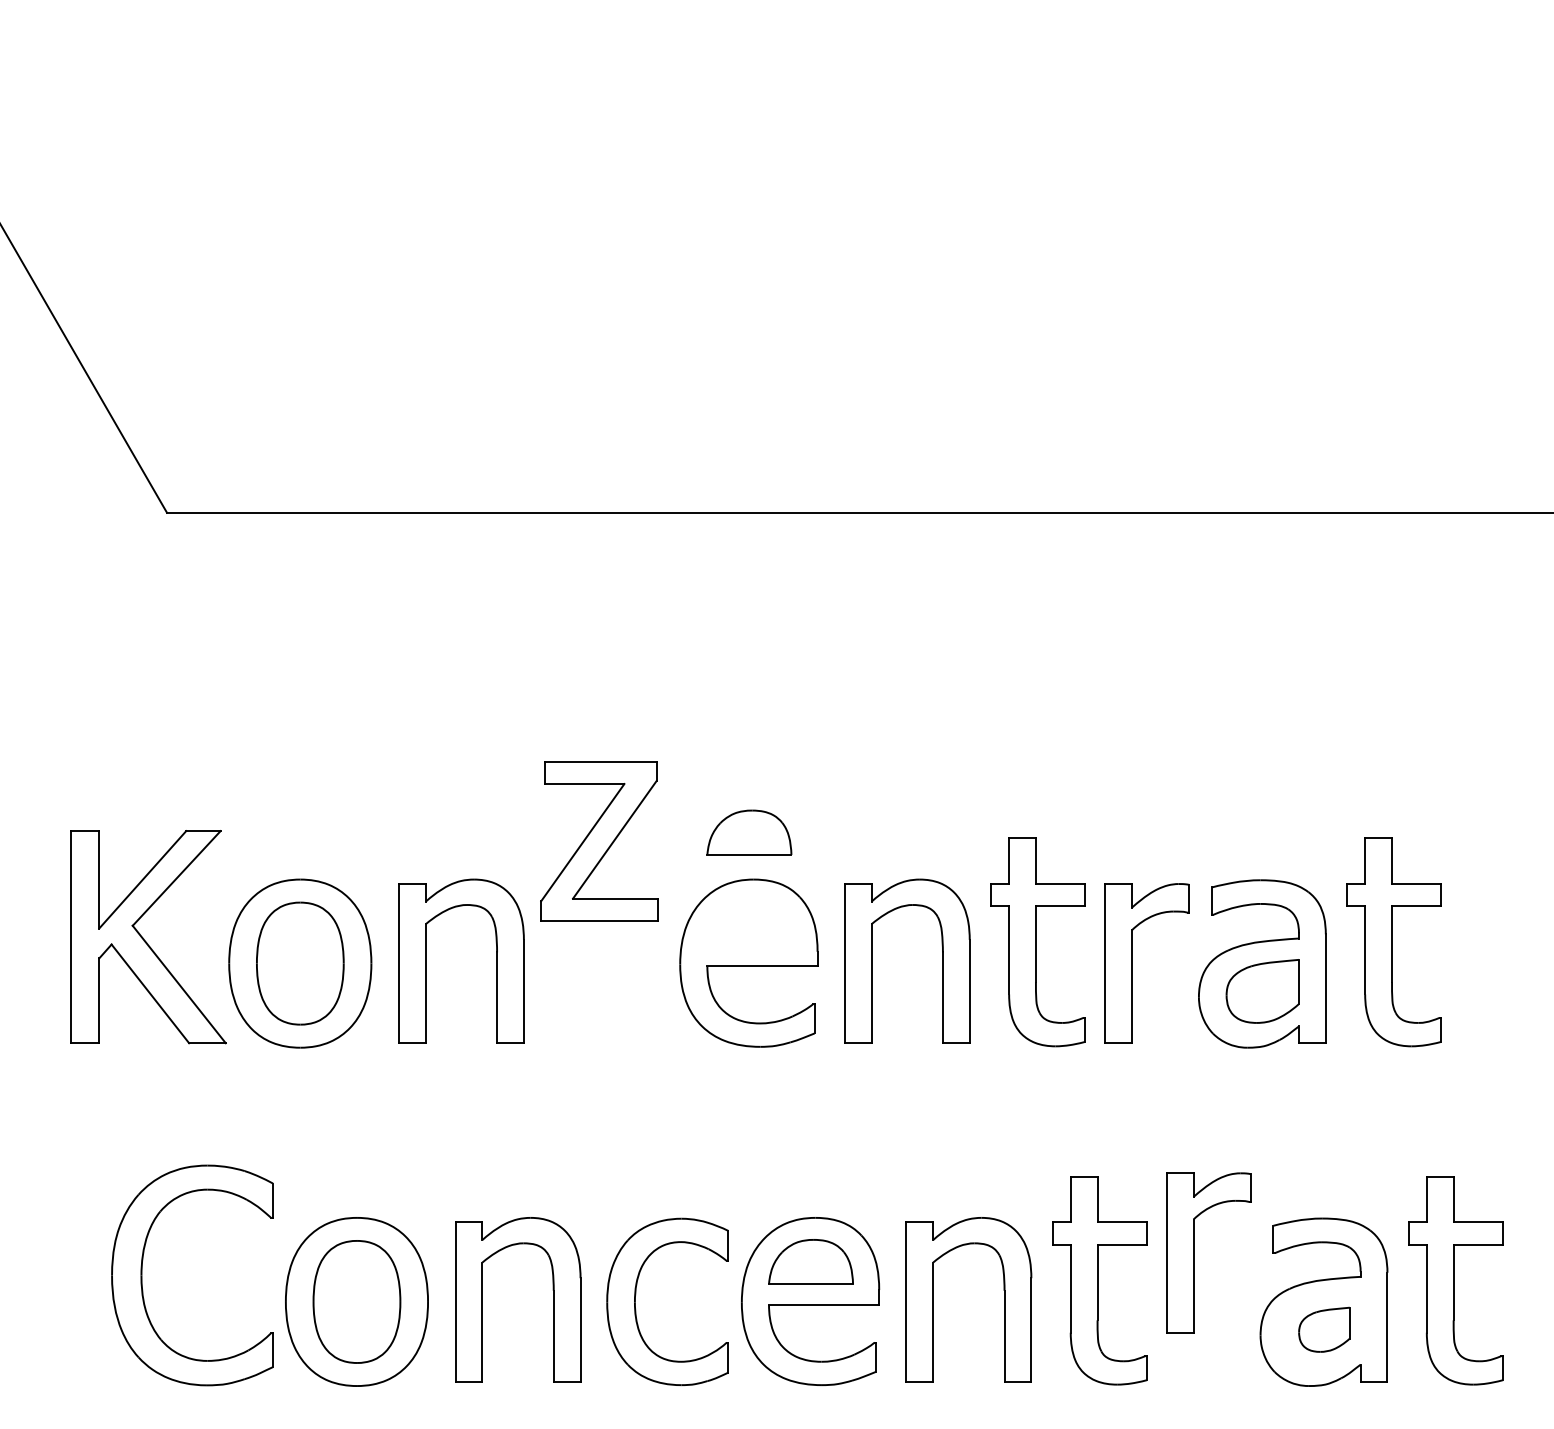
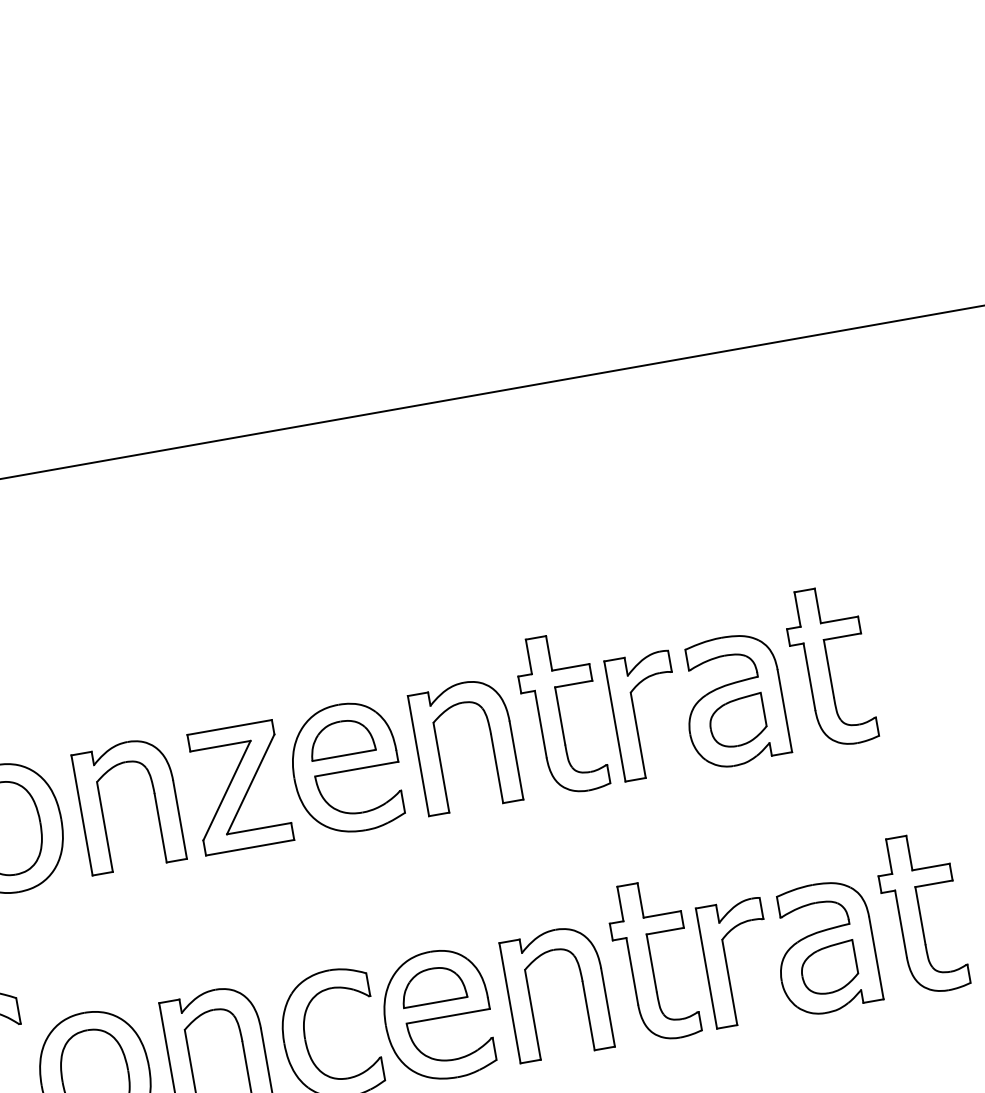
part: (749, 832) -> (341, 738), moved
part: (599, 841) -> (239, 787), moved
part: (1194, 1252) -> (727, 964), moved
part: (1324, 1329) -> (829, 968), size x1.43

